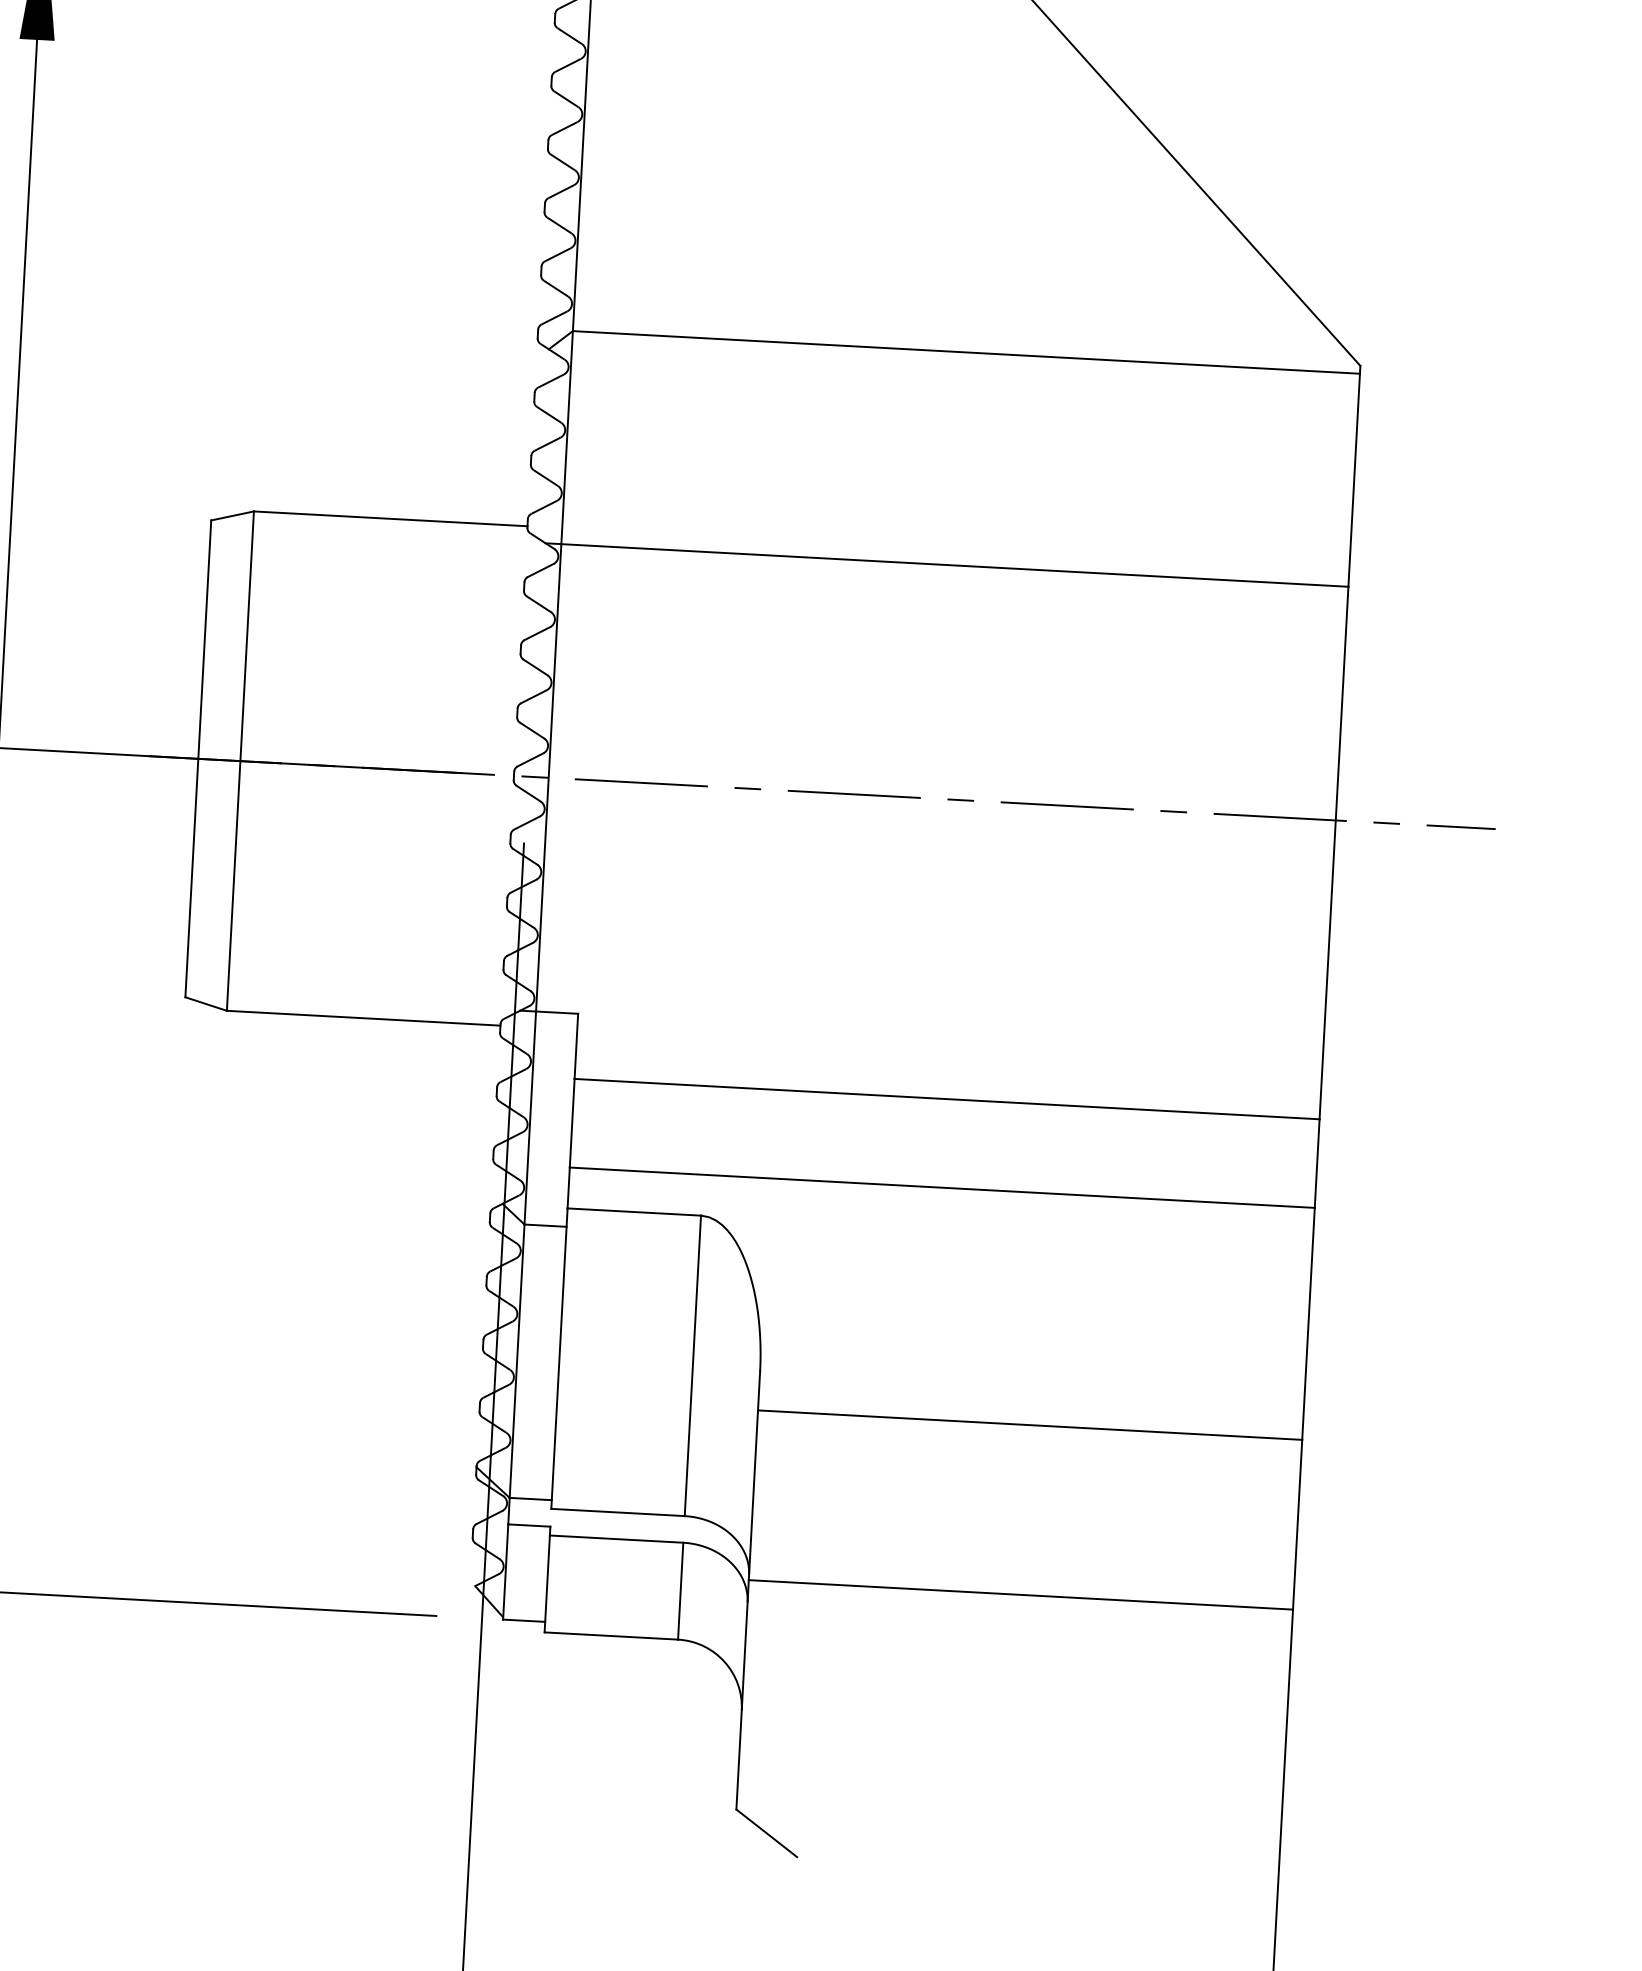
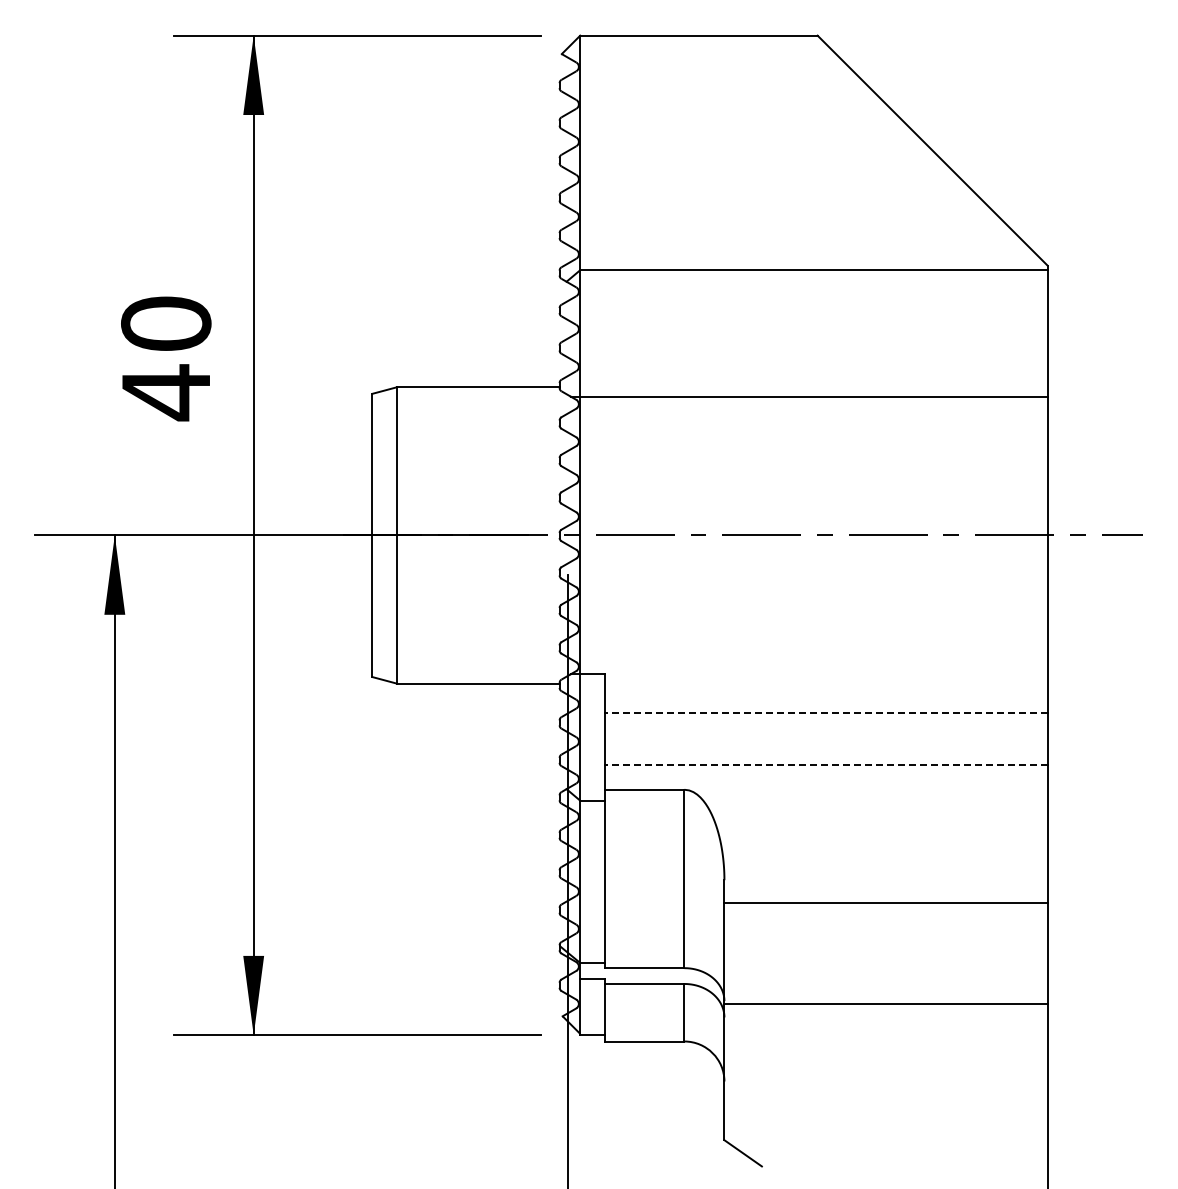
line: (945, 1098) -> (825, 712), solid -> dashed
line: (940, 1187) -> (825, 765), solid -> dashed

